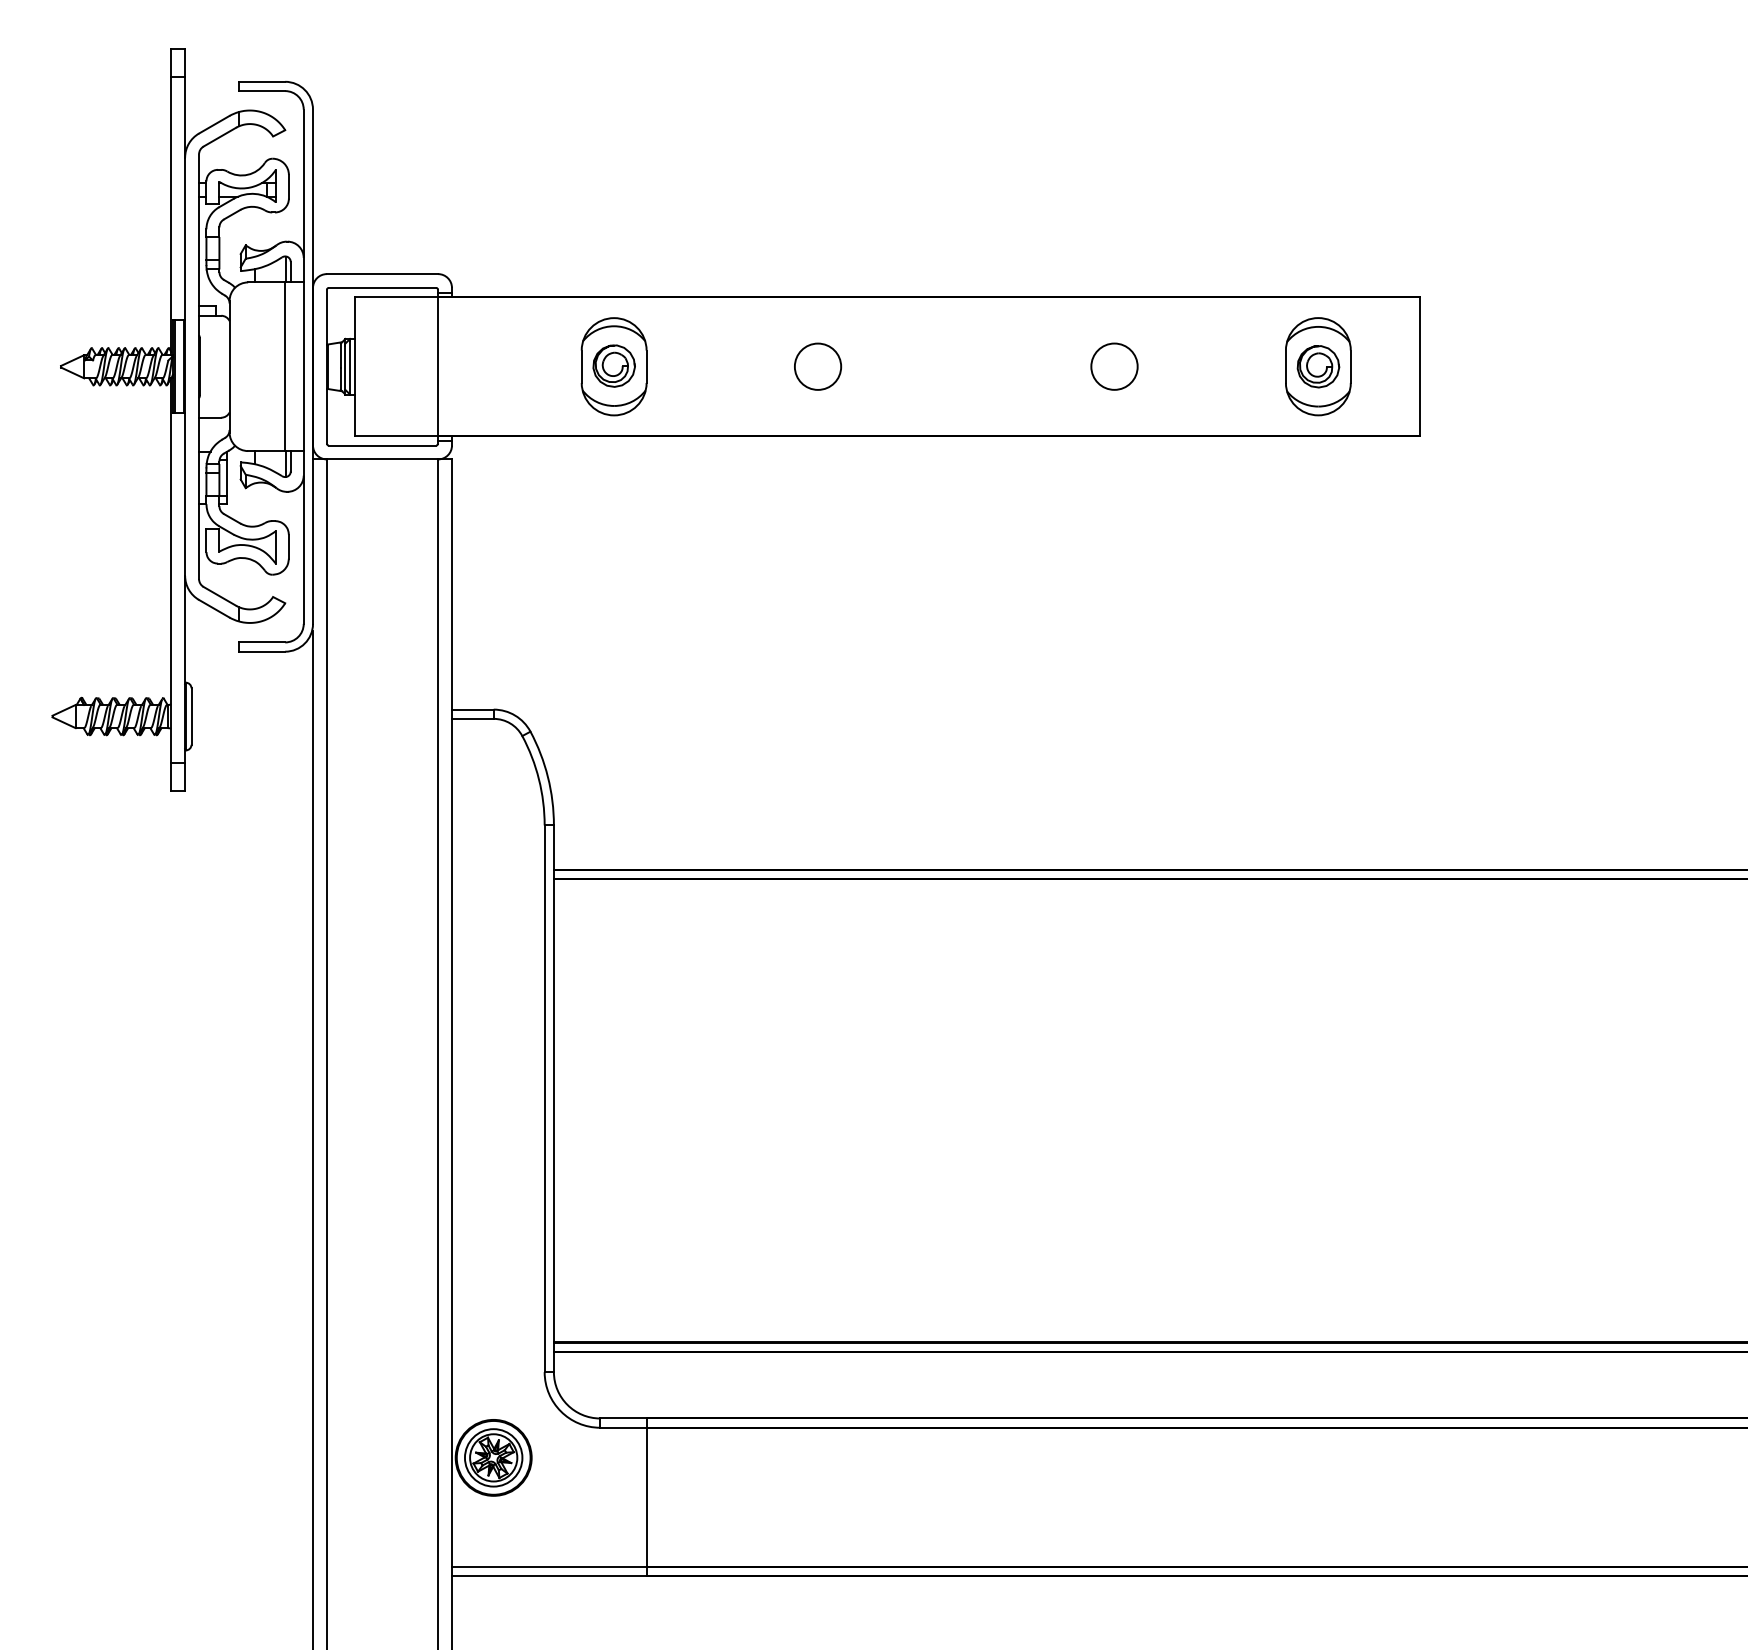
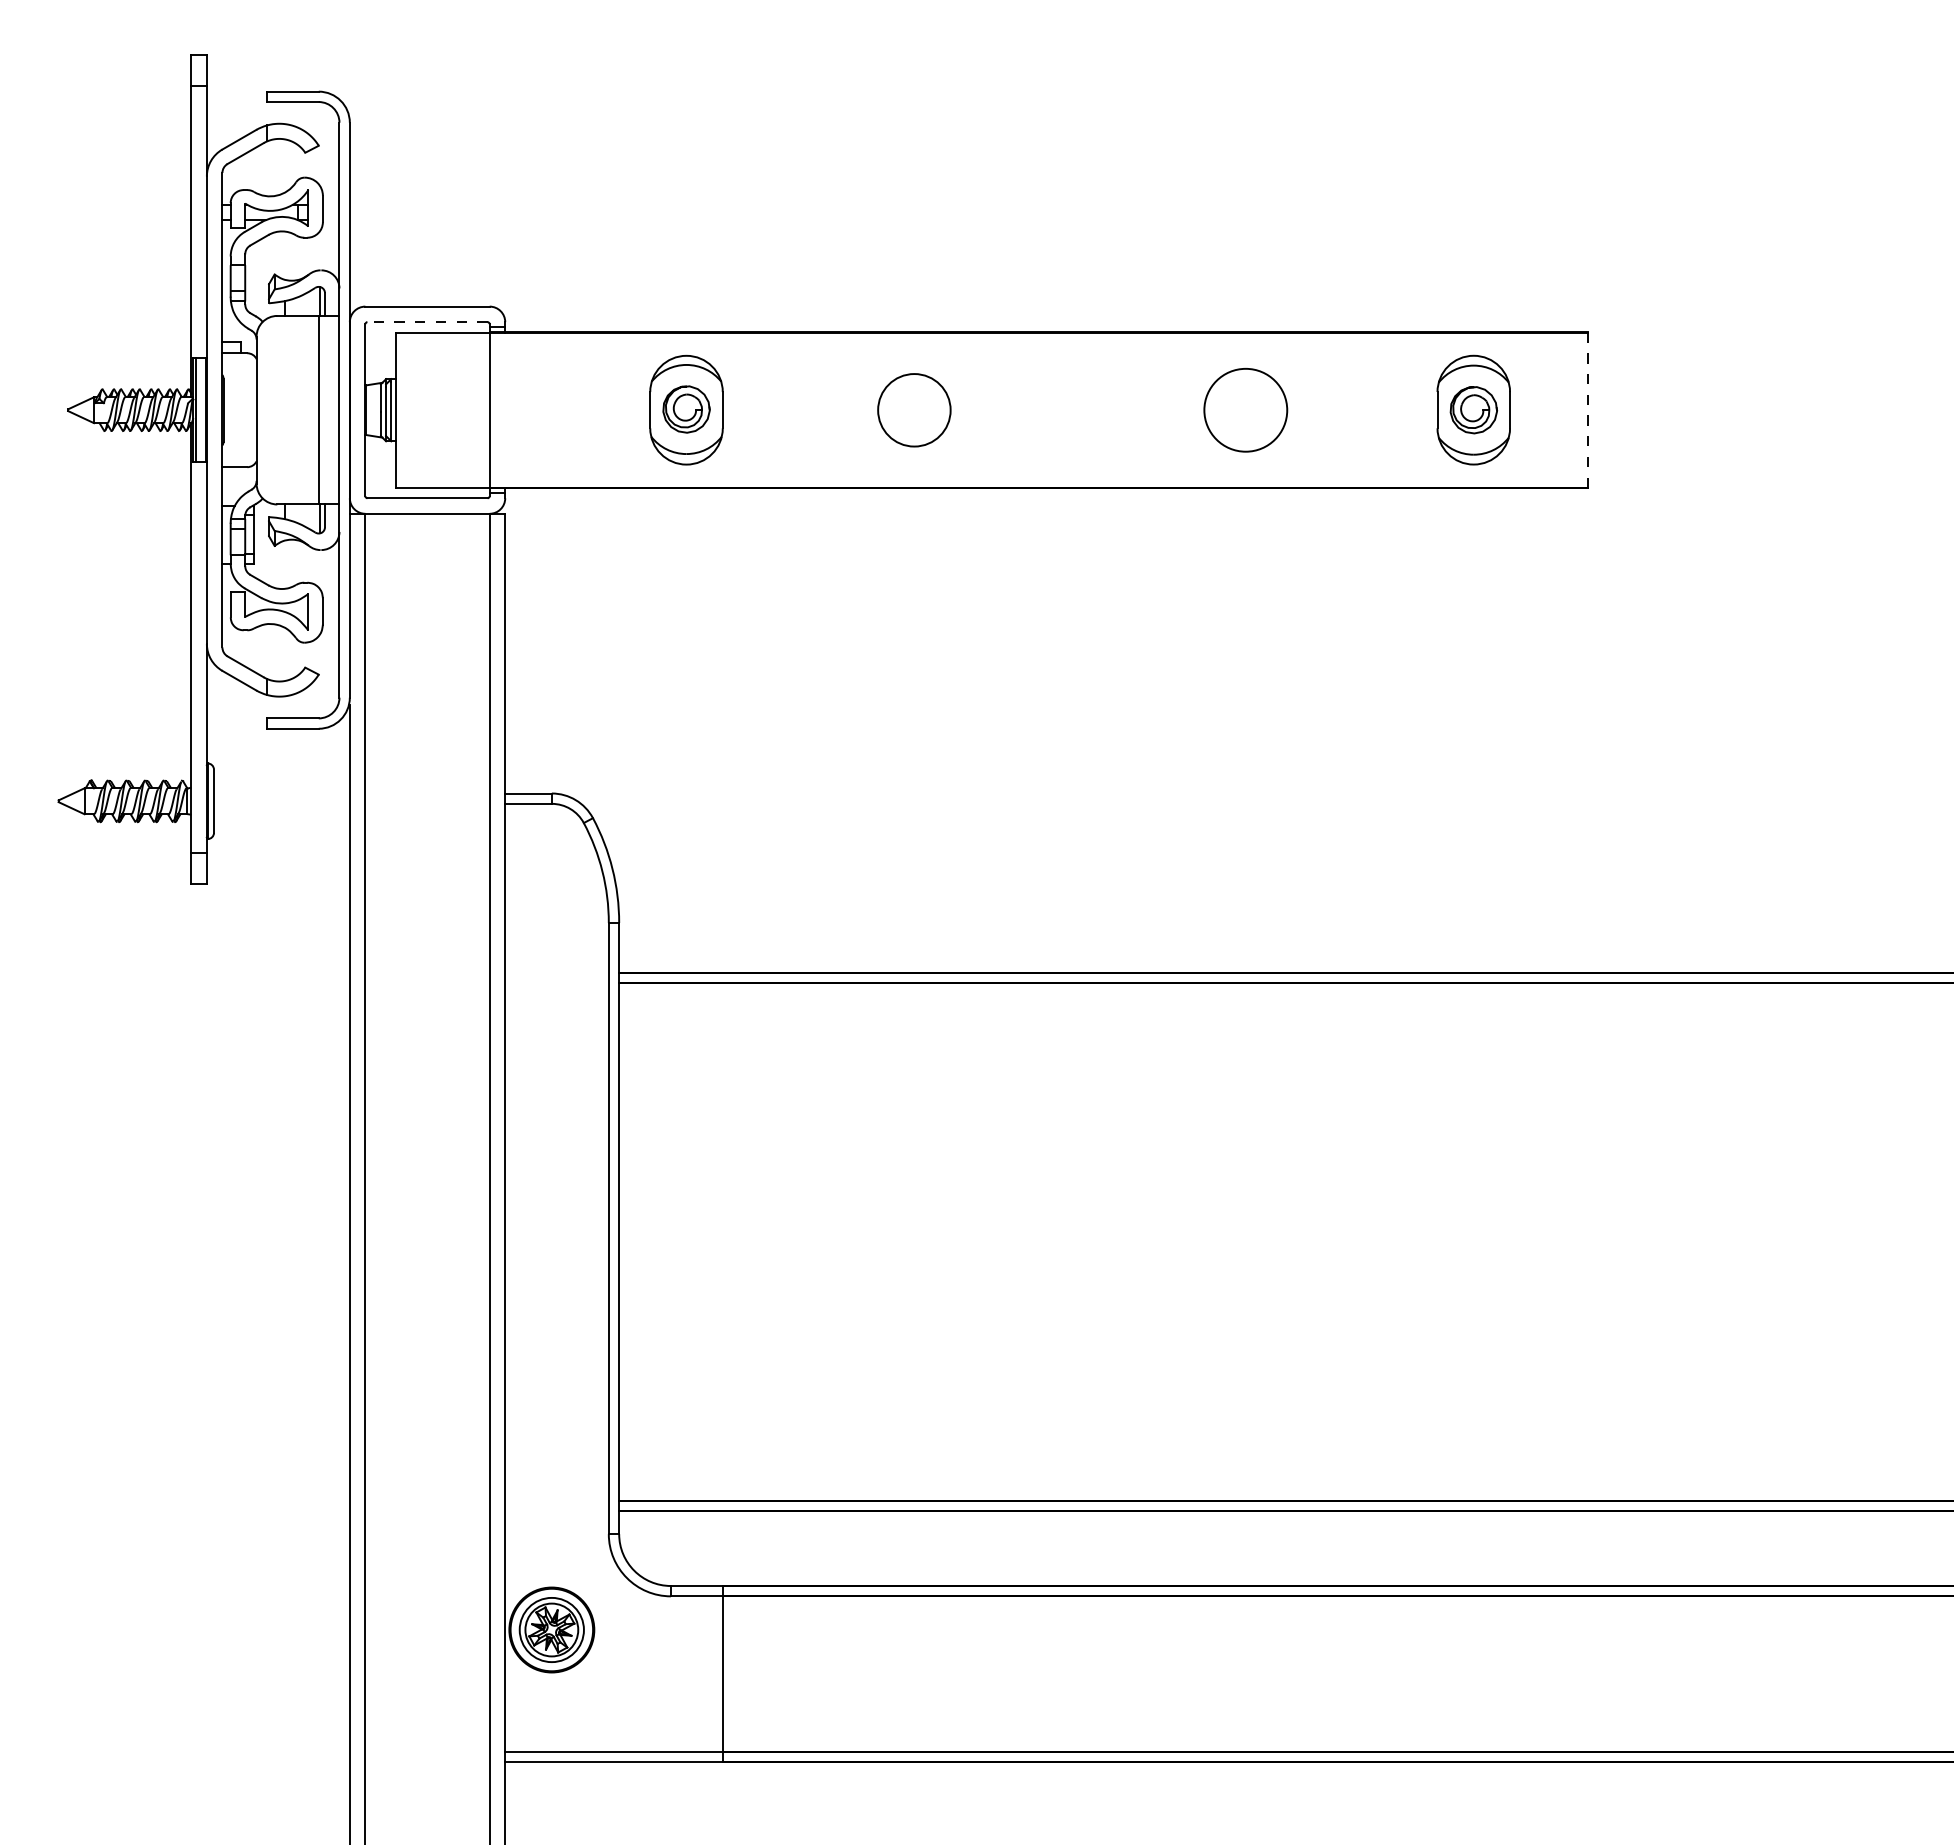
line: (382, 288) -> (427, 322), solid -> dashed
circle: (818, 366) -> (914, 409), size x1.4
circle: (1114, 366) -> (1245, 409), size x1.6
line: (1420, 367) -> (1587, 410), solid -> dashed

